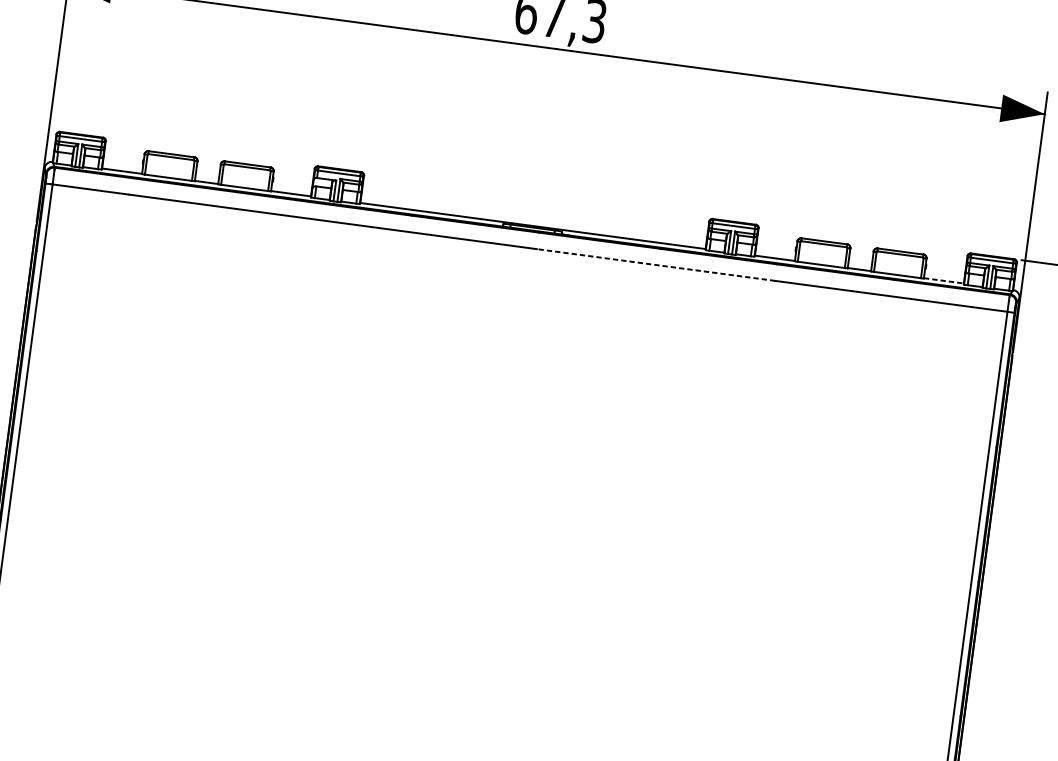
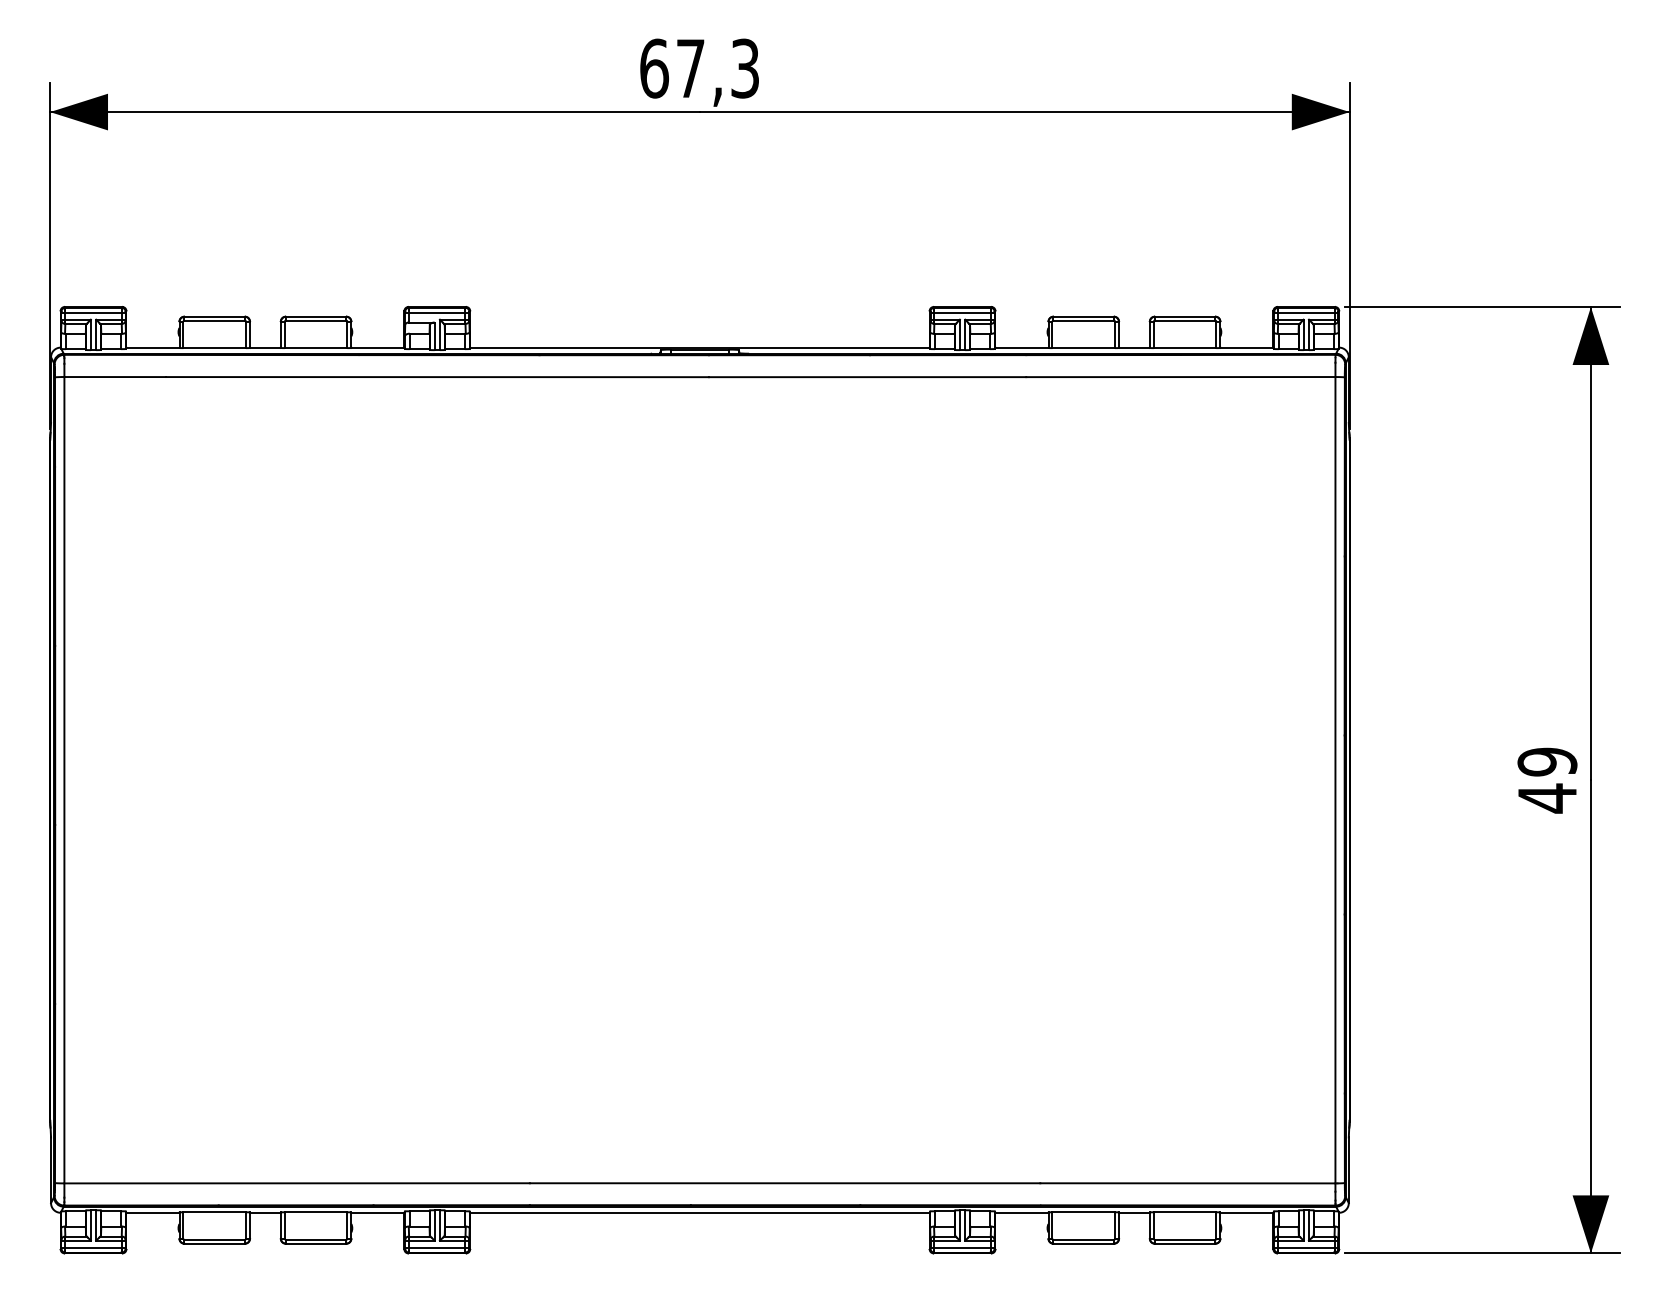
line: (655, 265) -> (867, 377), dashed -> solid
line: (943, 280) -> (1246, 347), dashed -> solid

